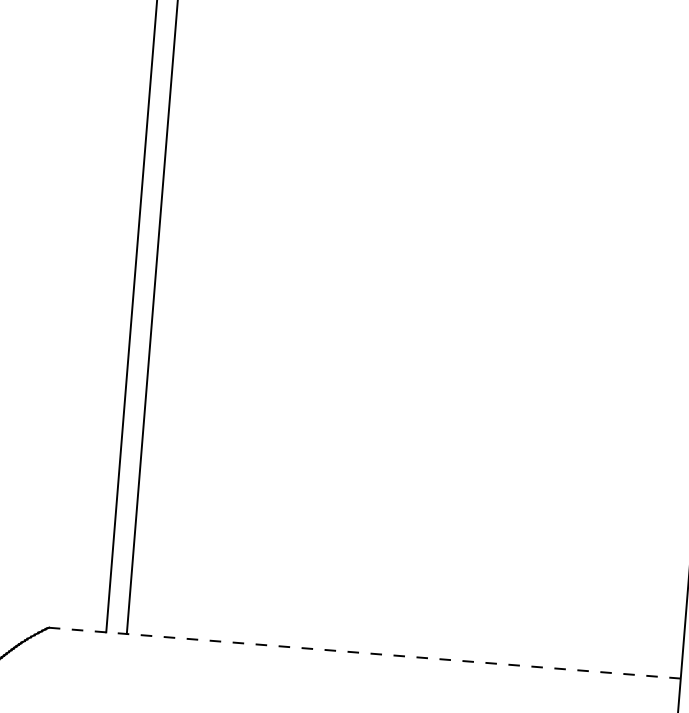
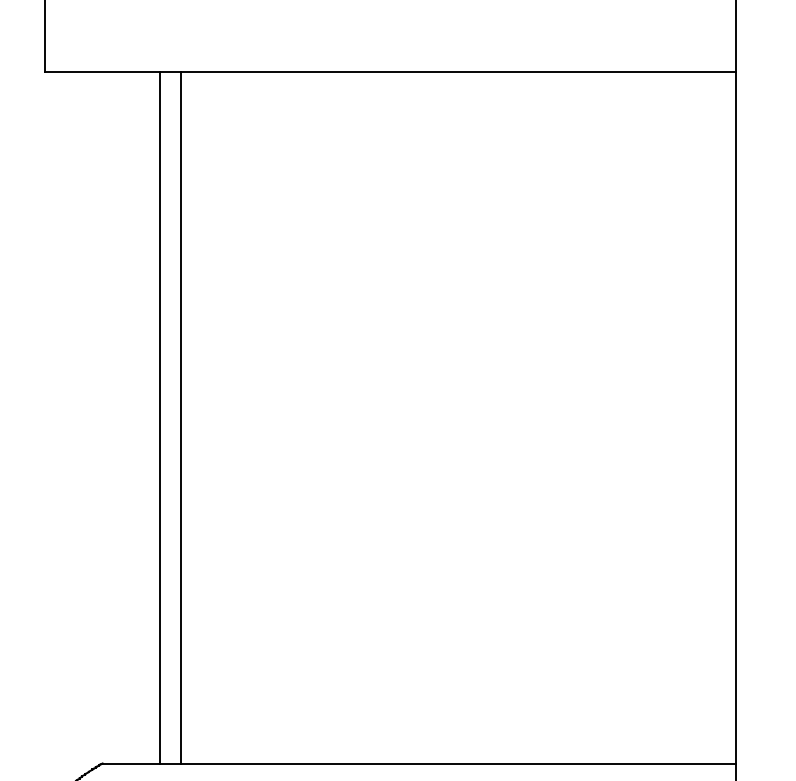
line: (365, 653) -> (419, 763), dashed -> solid

